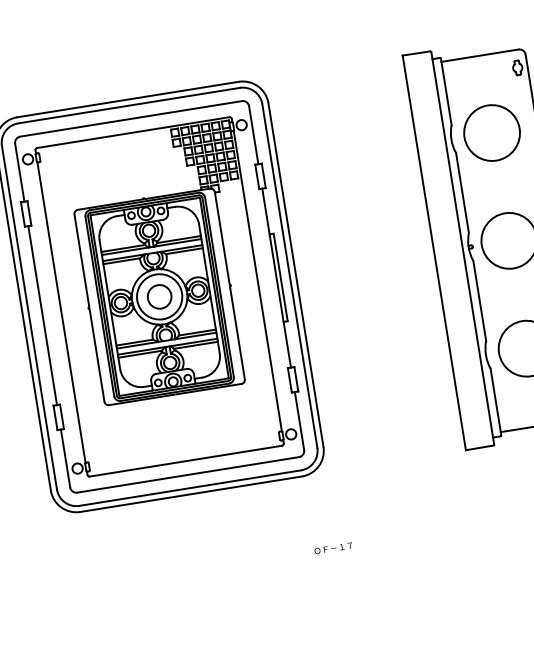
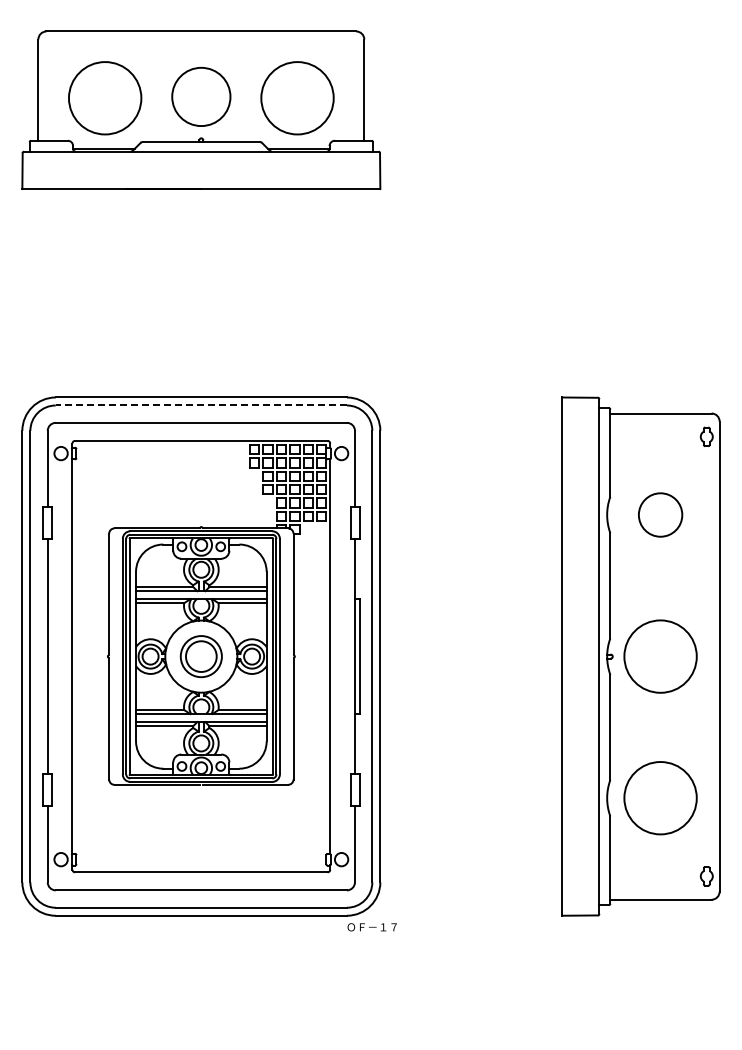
line: (129, 105) -> (201, 405), solid -> dashed
circle: (491, 132) -> (660, 514), size x0.6
circle: (158, 296) -> (200, 656), size x0.7
text: (332, 548) -> (371, 927), moved

